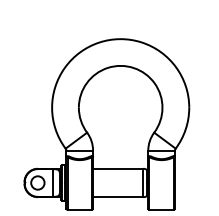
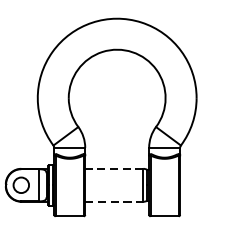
line: (117, 168) -> (113, 168), solid -> dashed
line: (118, 197) -> (114, 202), solid -> dashed

